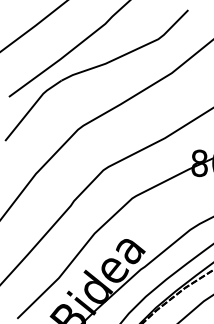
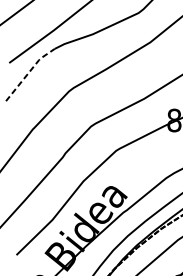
line: (32, 107) -> (29, 72), solid -> dashed

